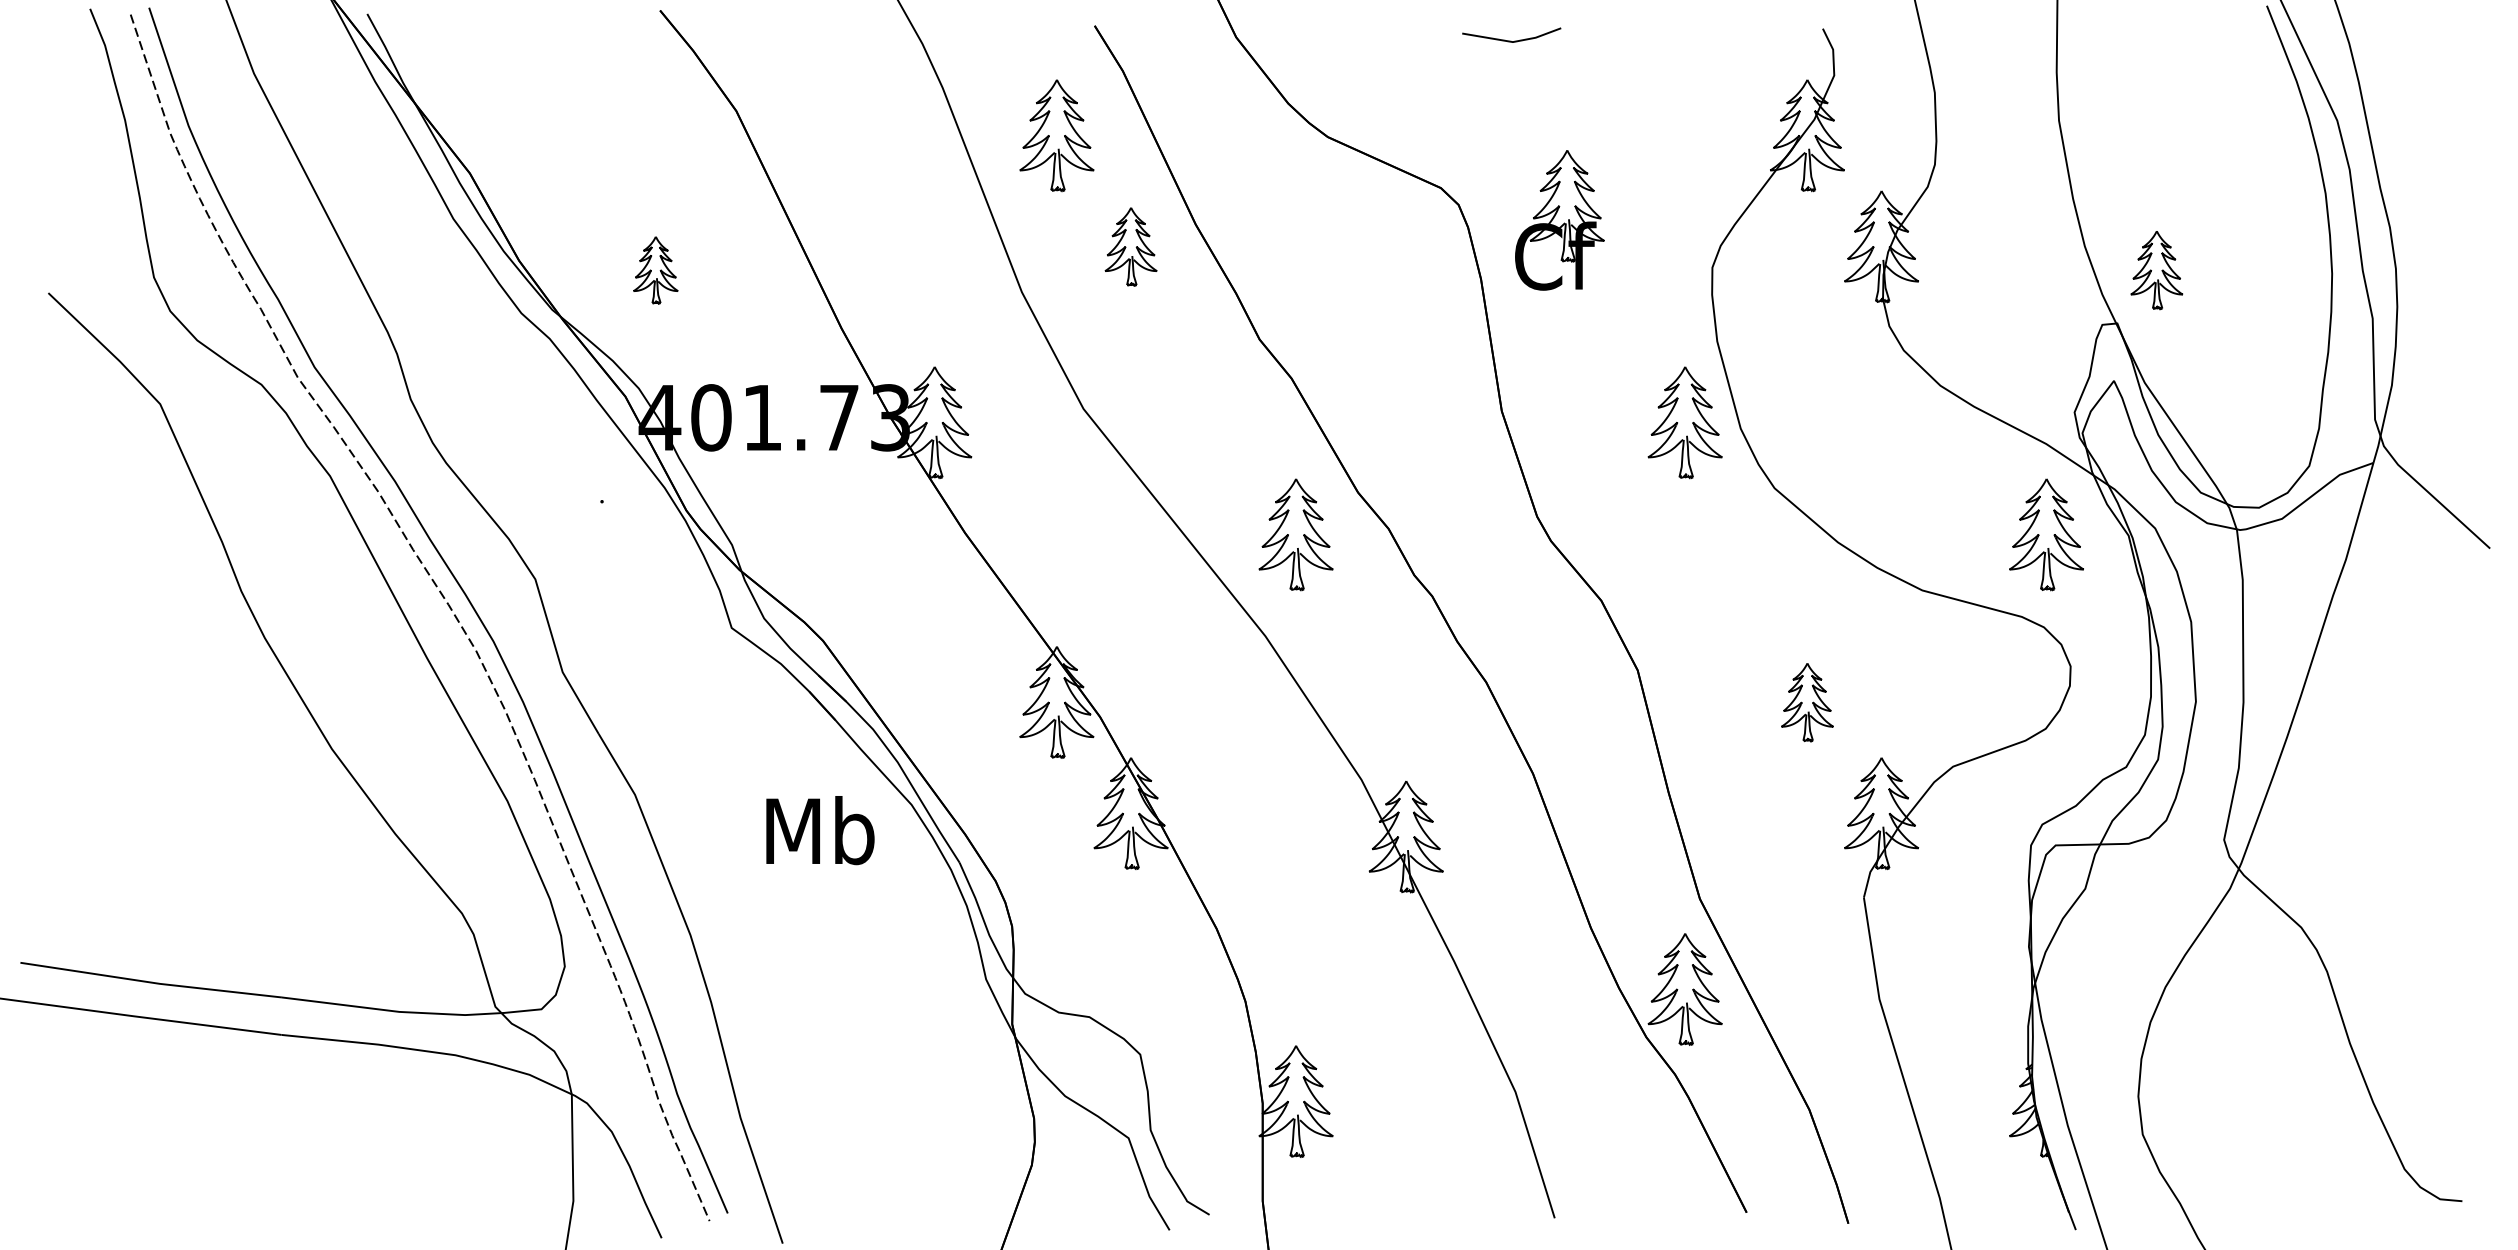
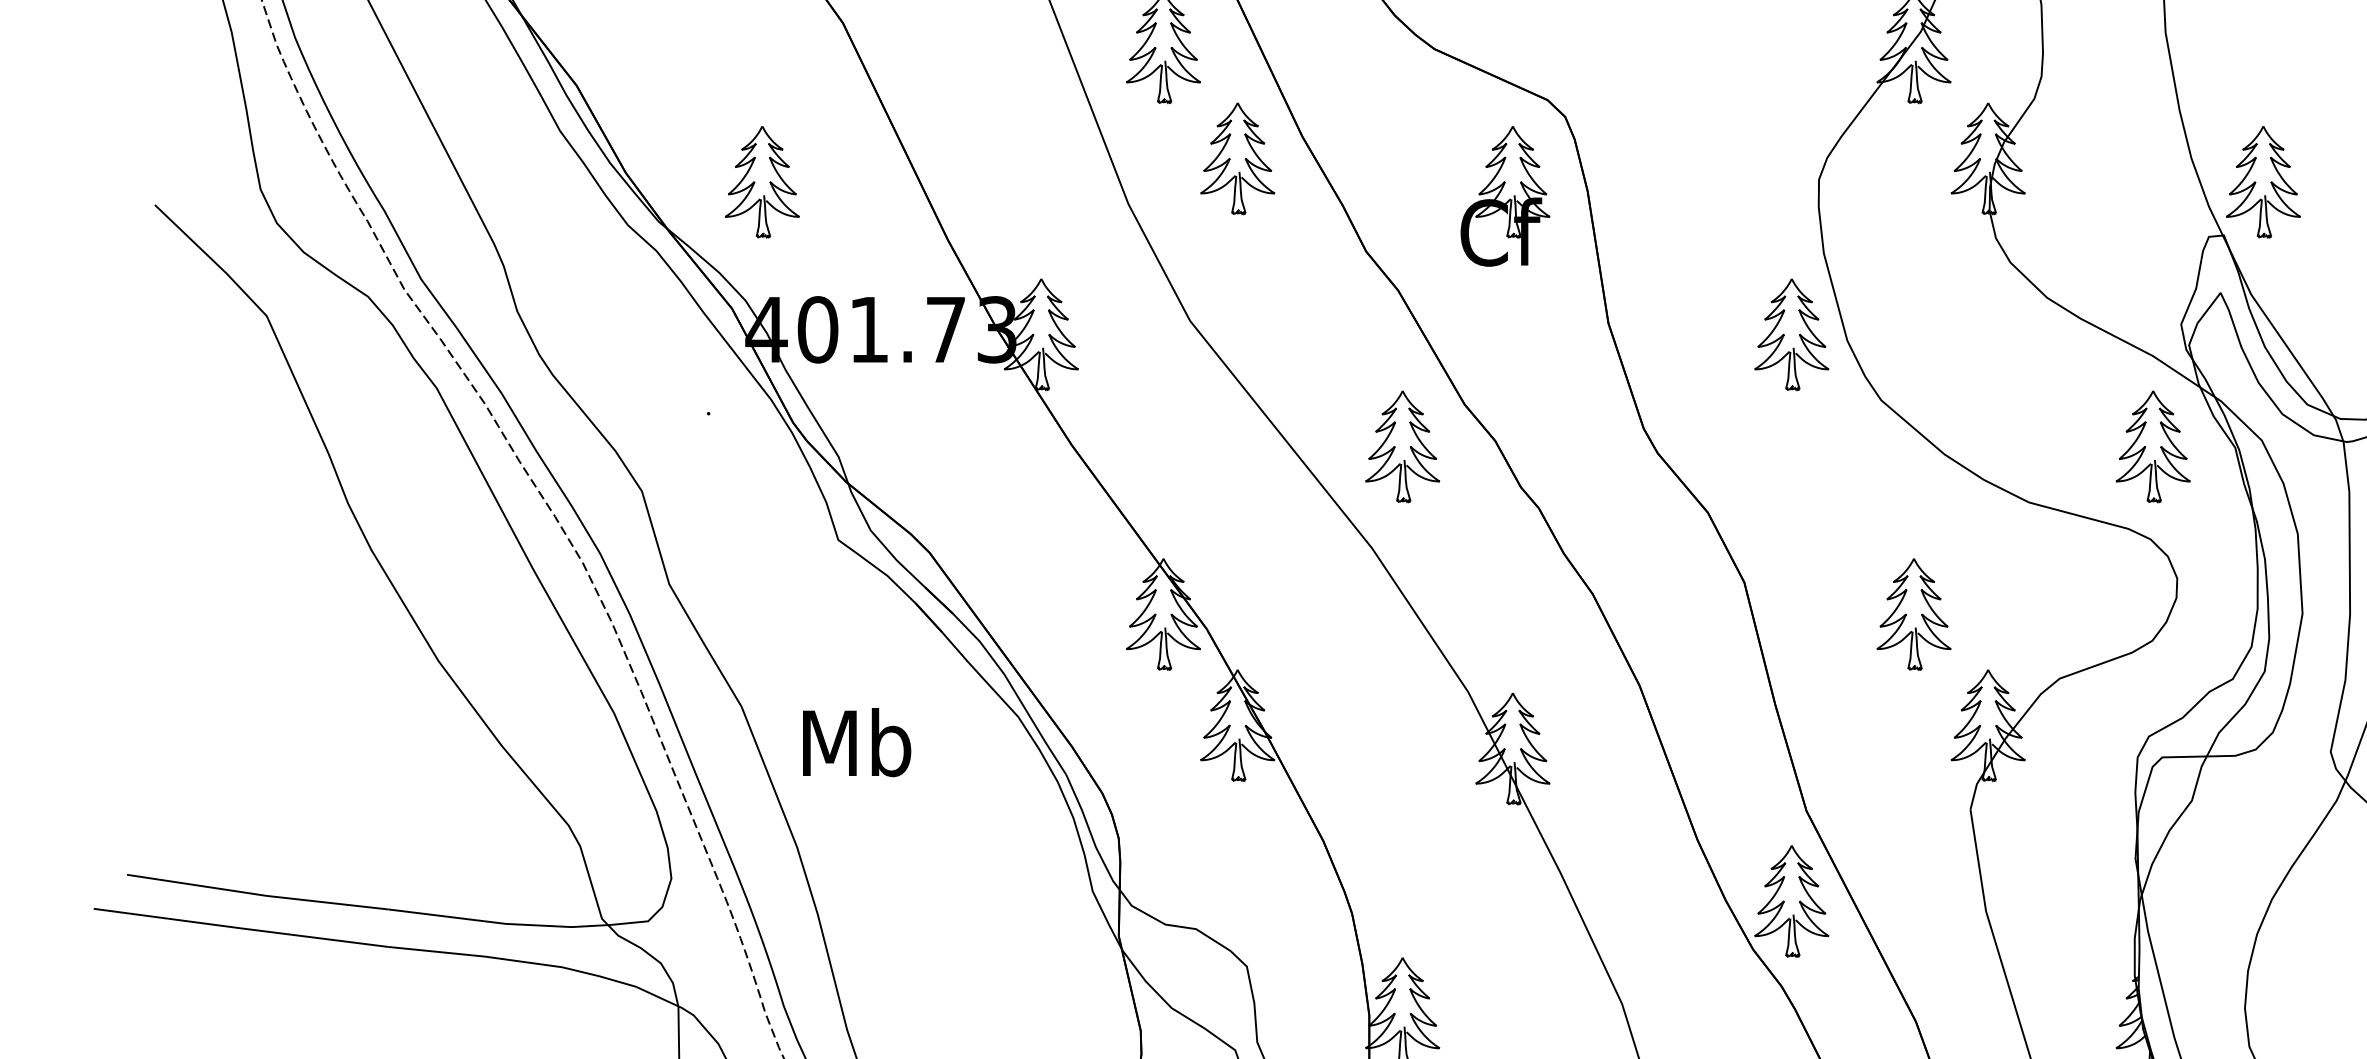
part: (1559, 220) -> (1505, 196), moved
part: (1130, 246) -> (1237, 158), size x1.43
part: (655, 270) -> (762, 182), size x1.67
part: (2156, 270) -> (2263, 182), size x1.43
part: (1807, 702) -> (1914, 614), size x1.43
text: (820, 830) -> (857, 742), moved

